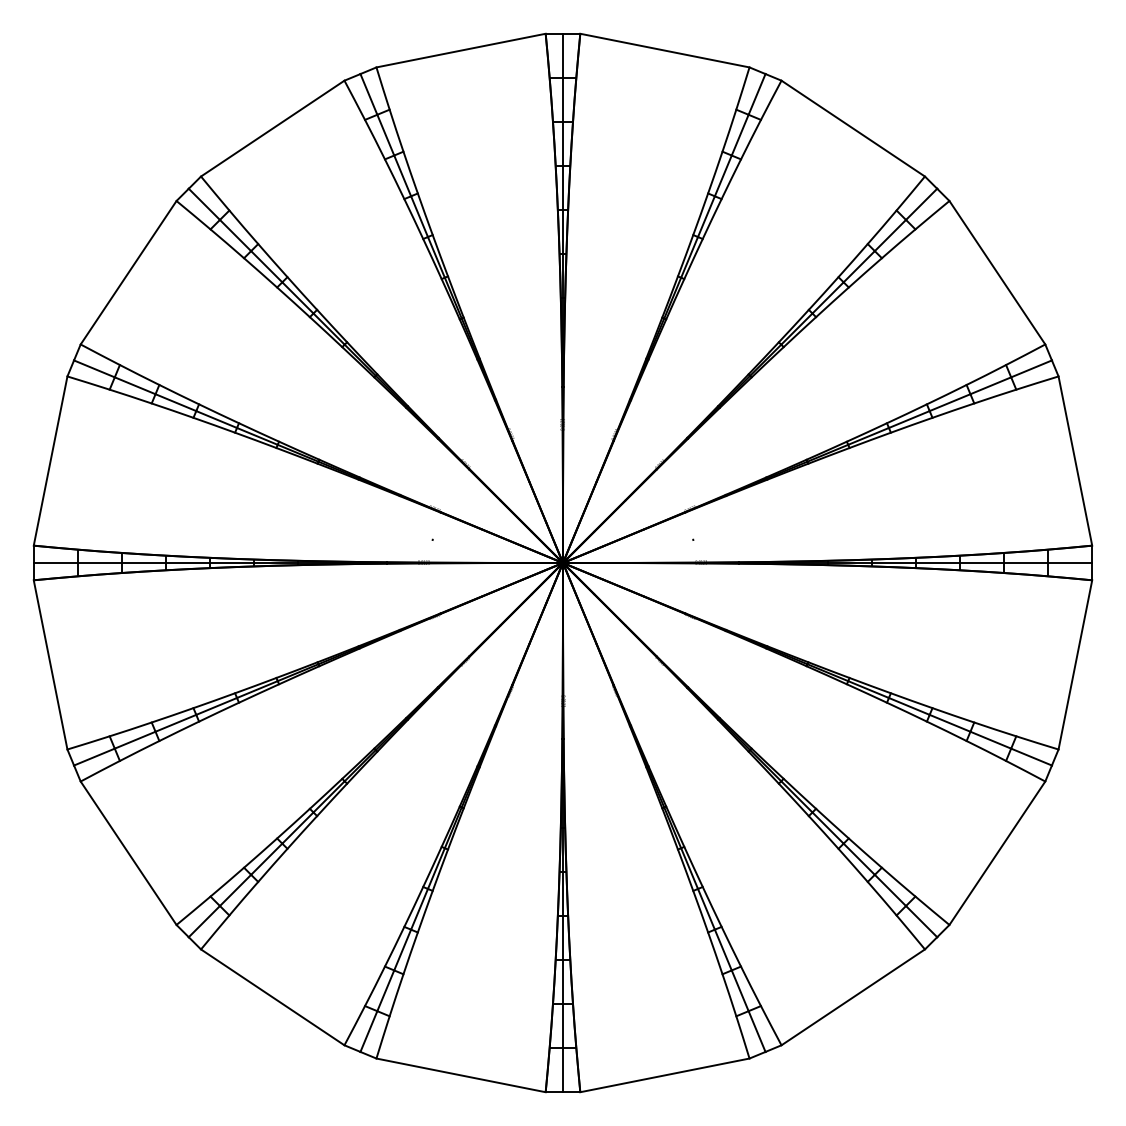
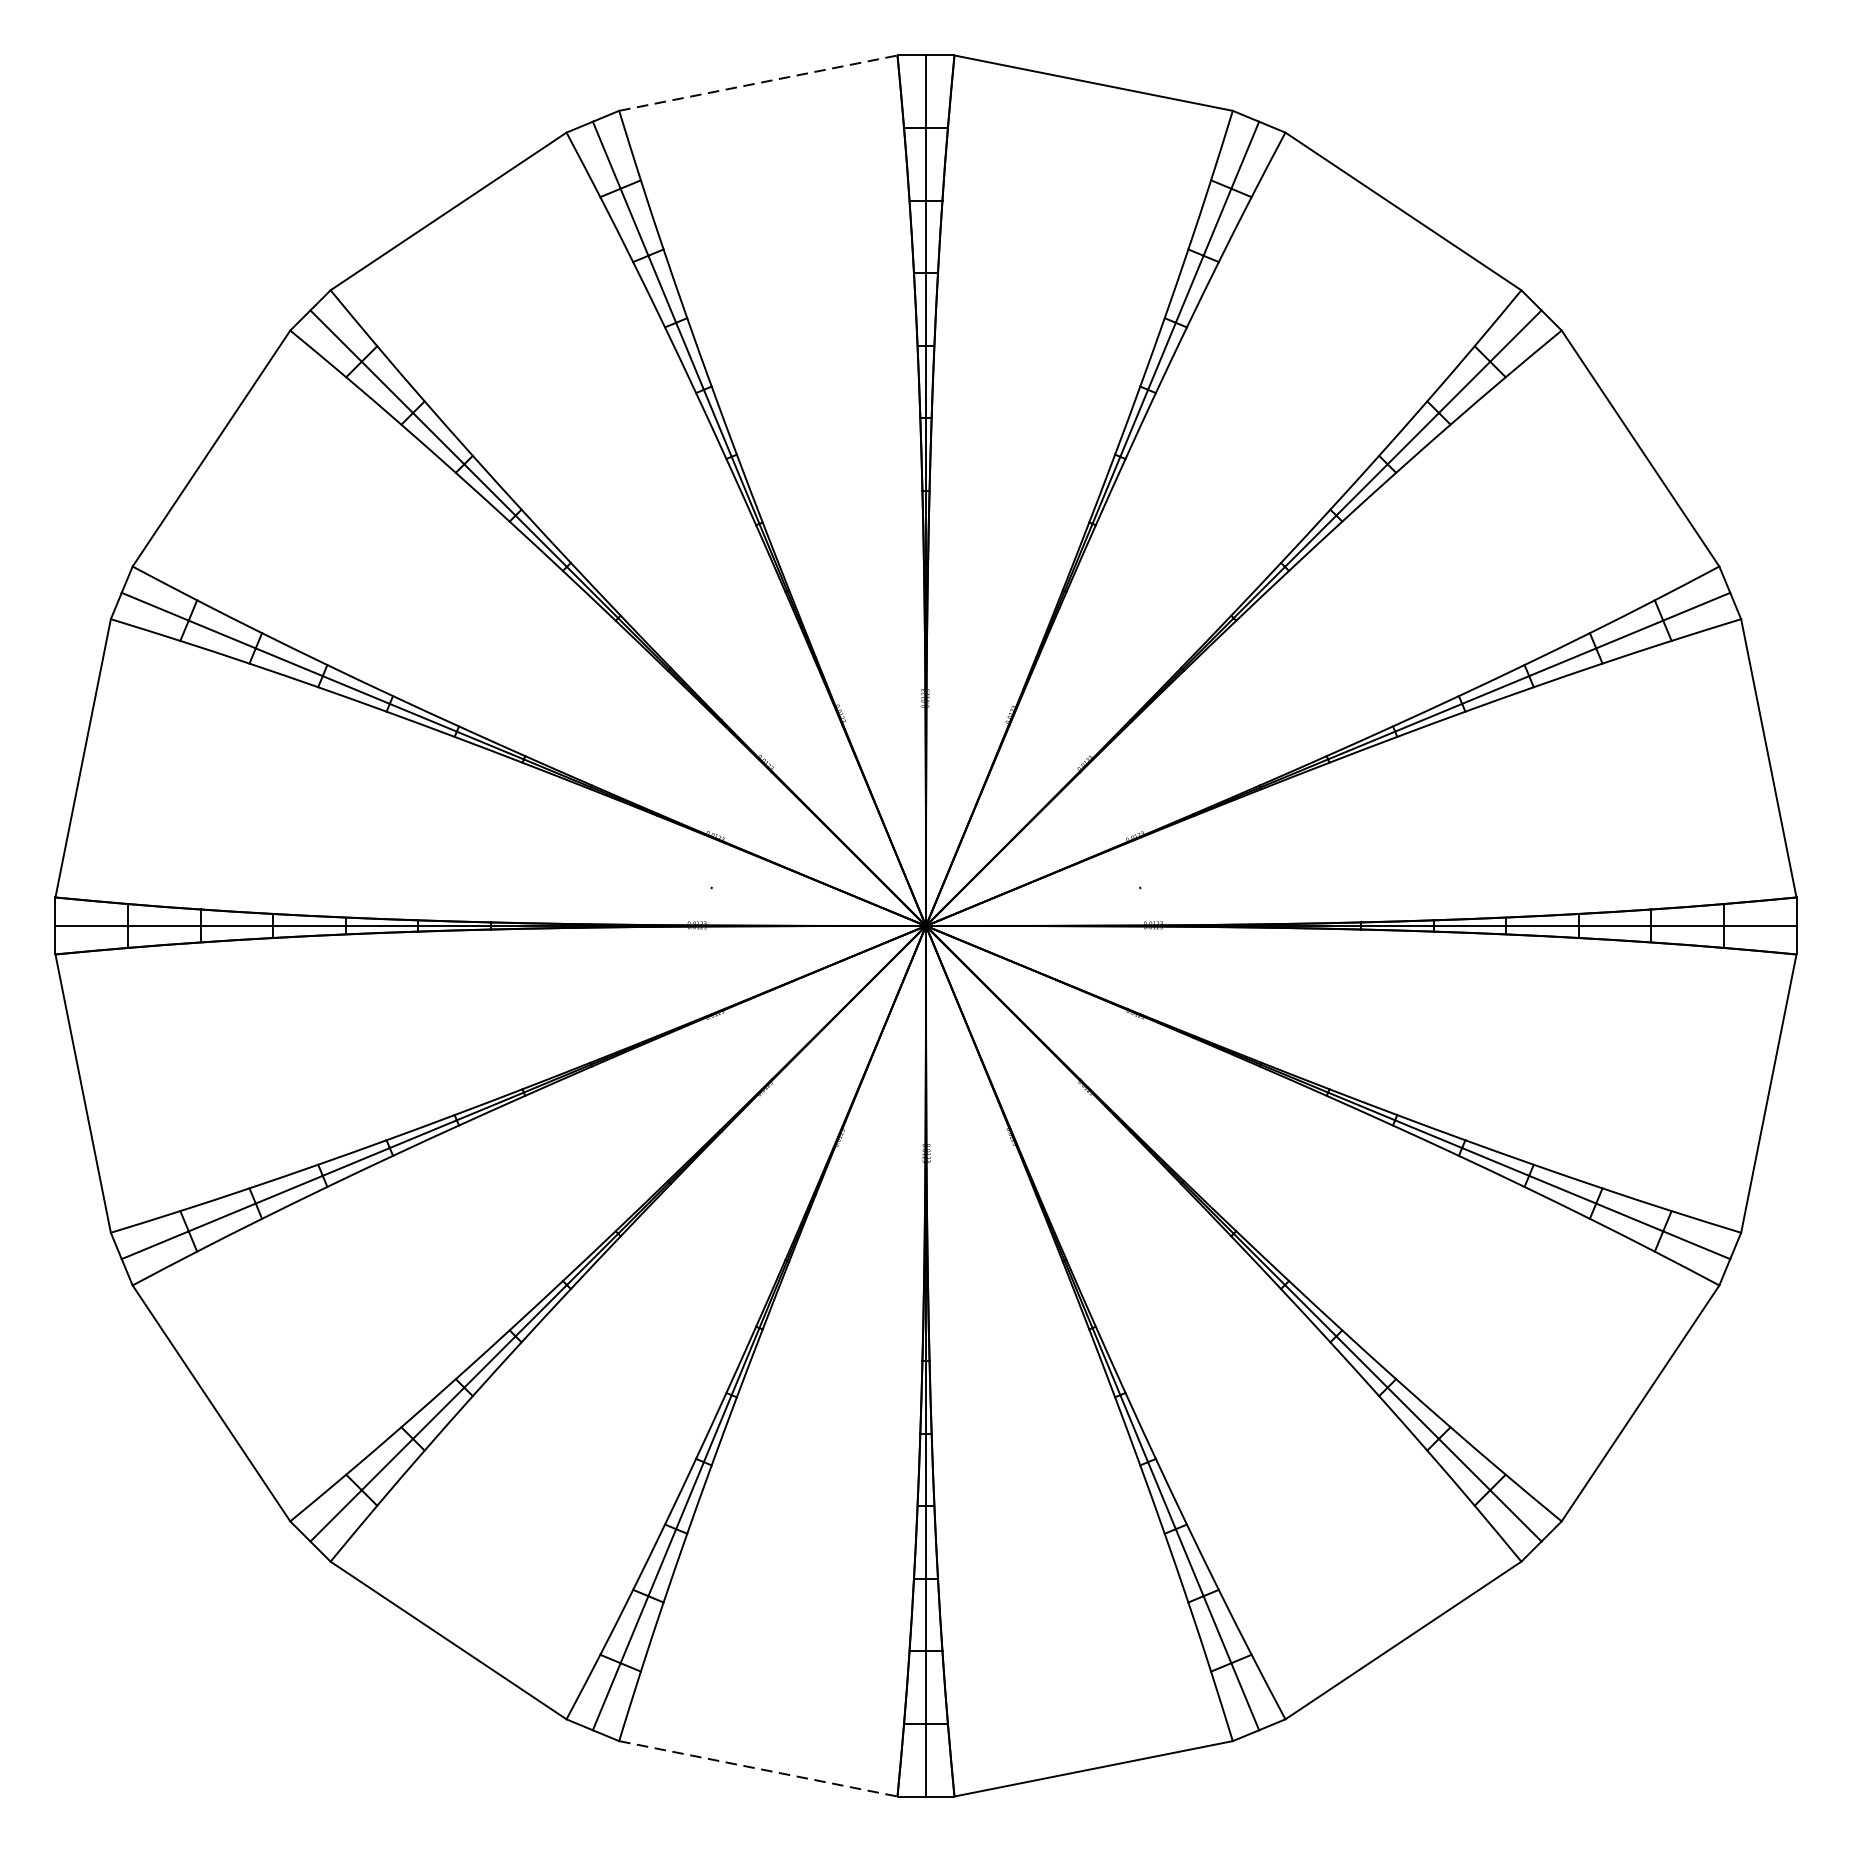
line: (461, 50) -> (759, 82), solid -> dashed
line: (461, 1075) -> (759, 1769), solid -> dashed

